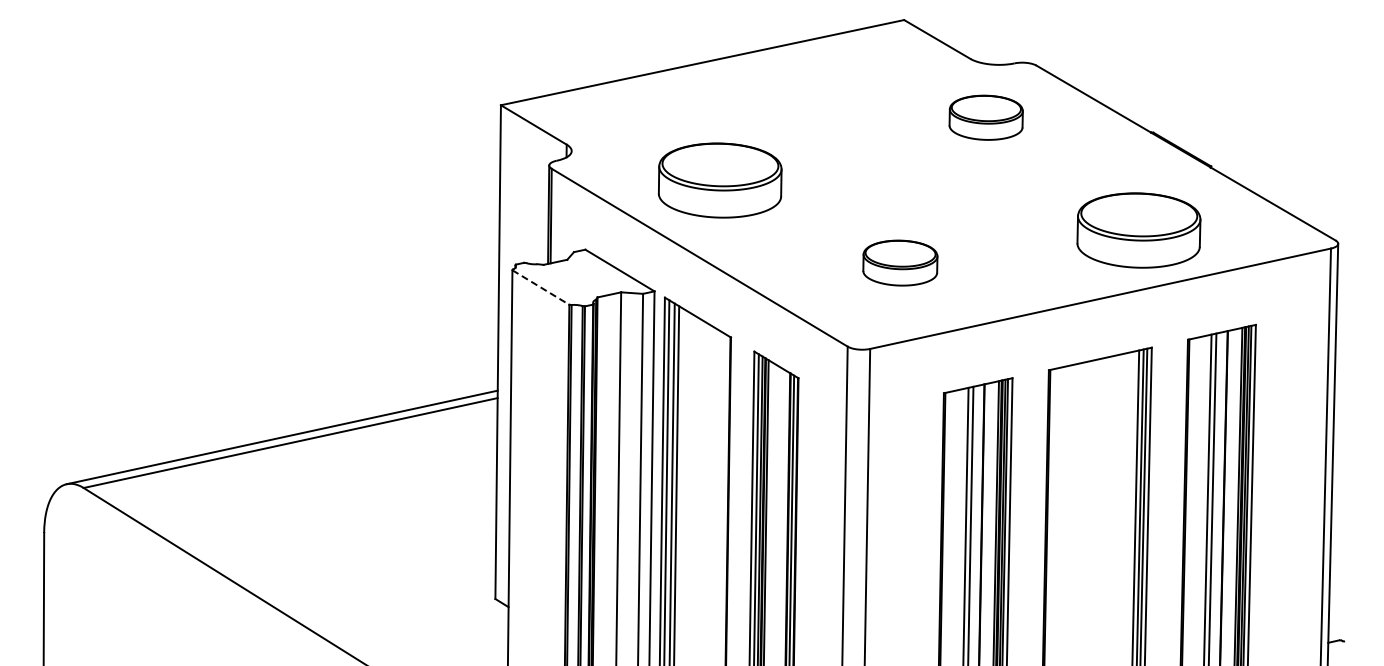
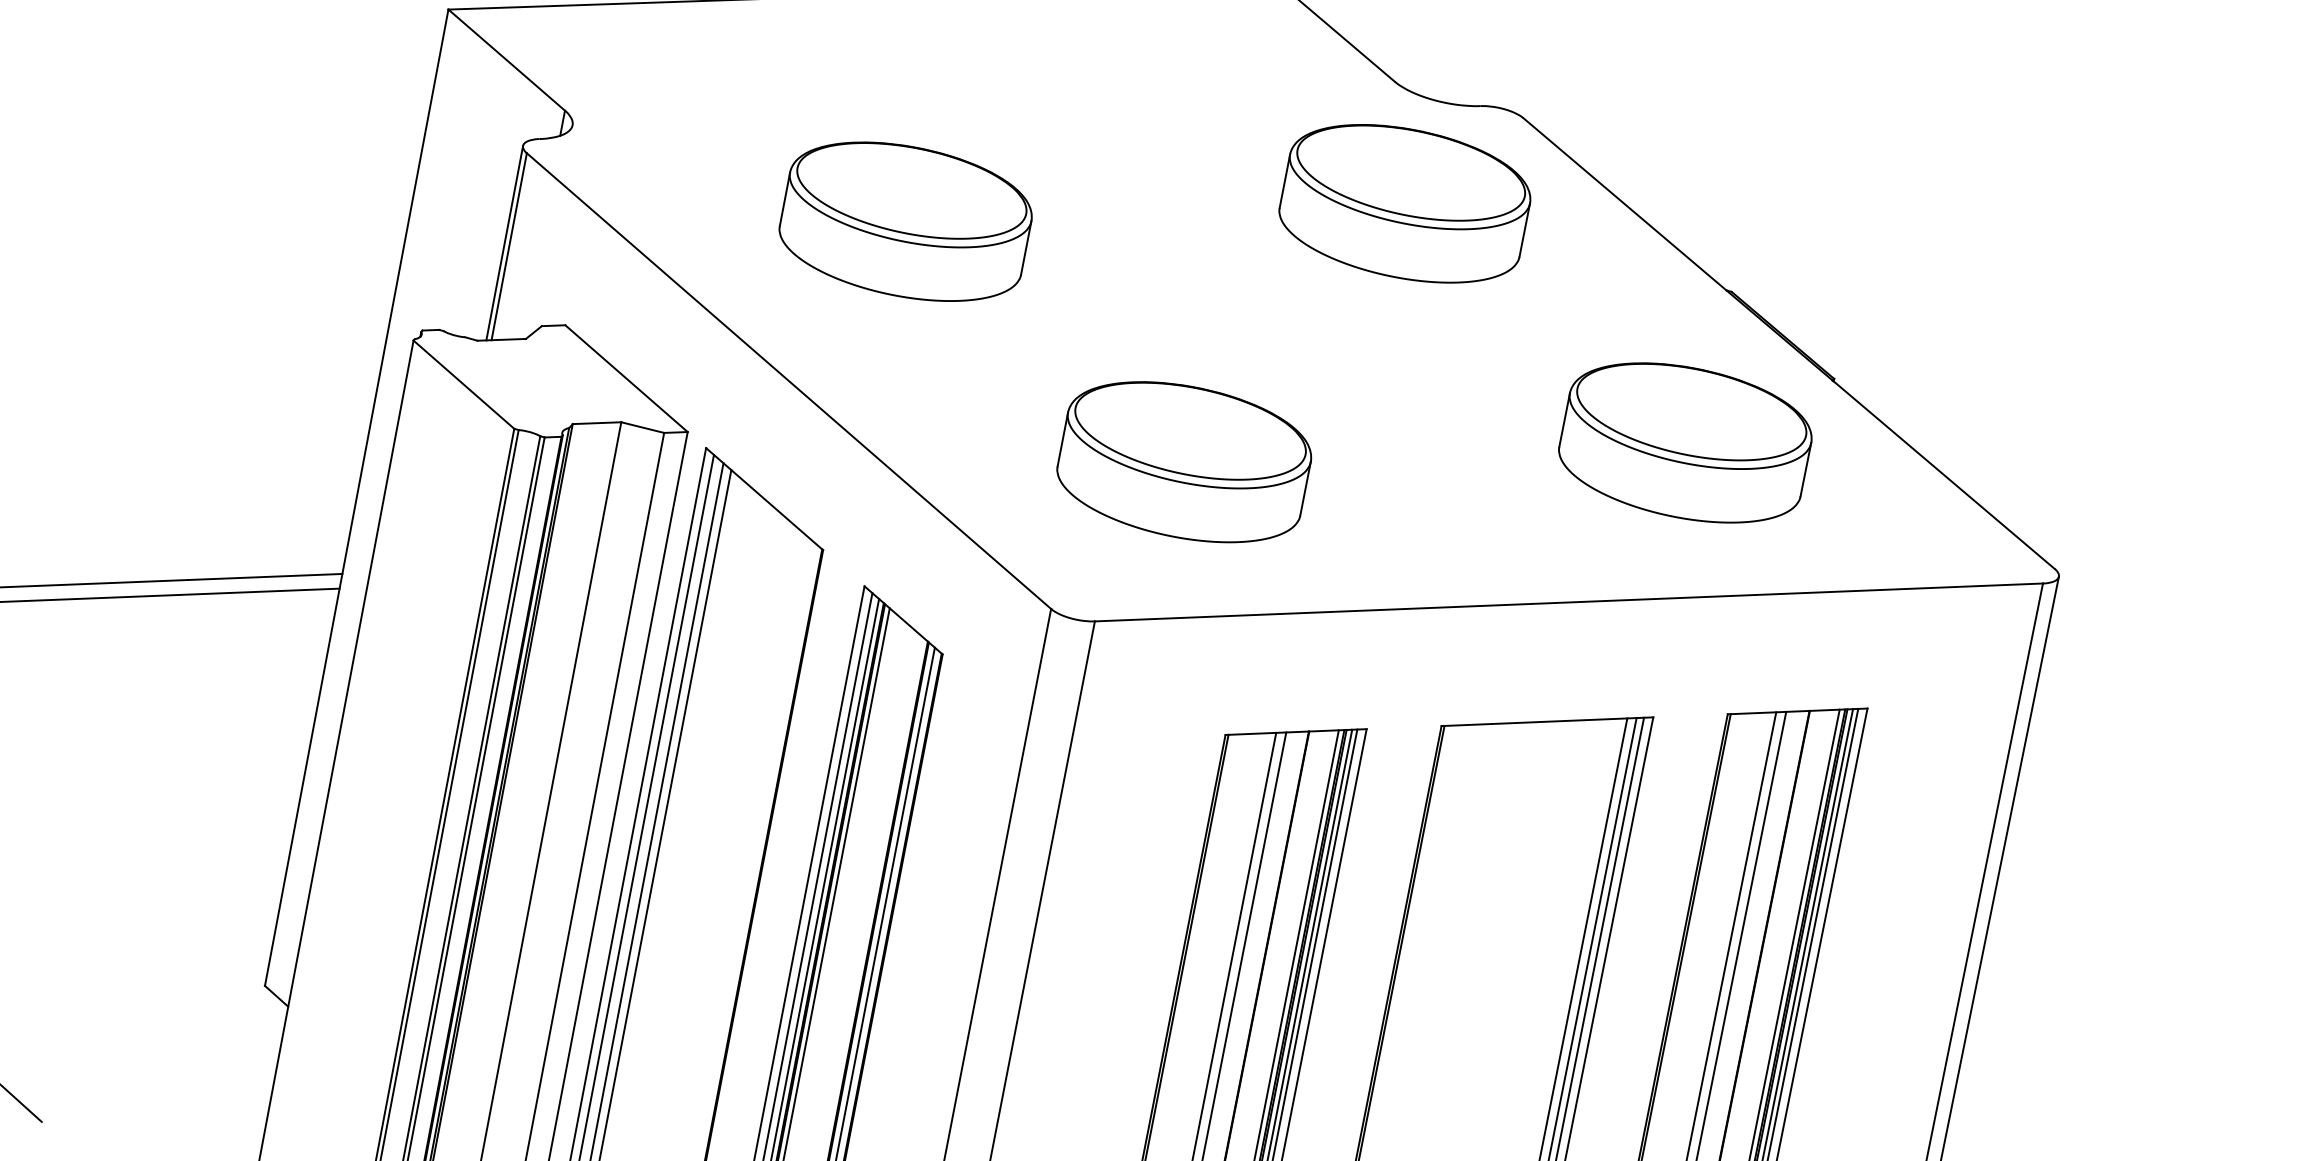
part: (986, 117) -> (1406, 203), size x1.67
part: (719, 180) -> (904, 221), moved
part: (1138, 230) -> (1684, 442), moved
part: (900, 262) -> (1185, 460), size x1.67
line: (541, 287) -> (465, 384), dashed -> solid

